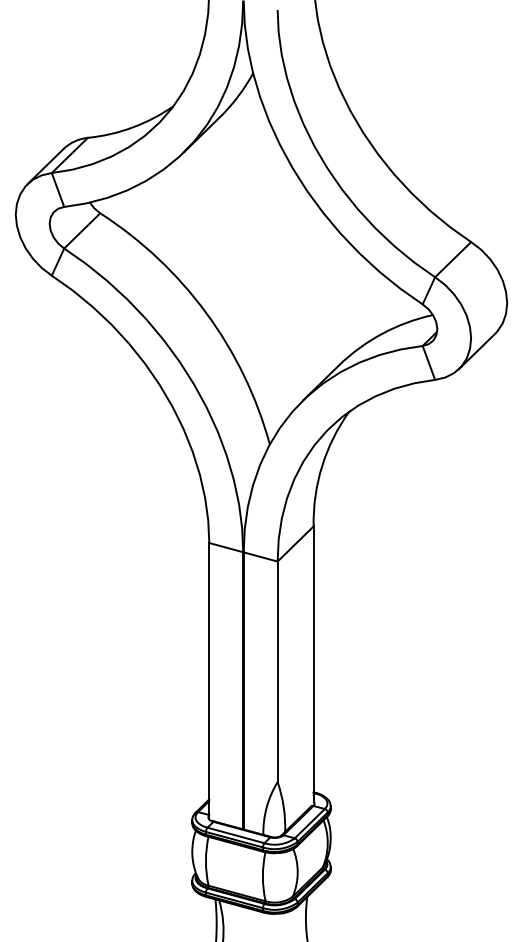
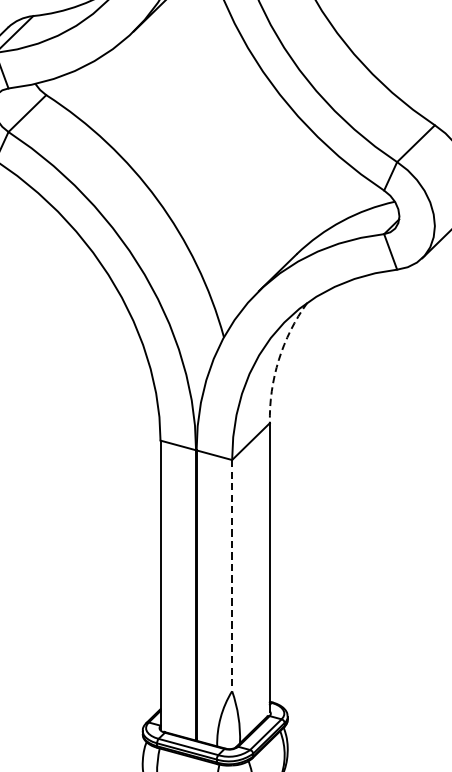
arc: (322, 466) -> (279, 360), solid -> dashed
line: (277, 672) -> (231, 576), solid -> dashed

